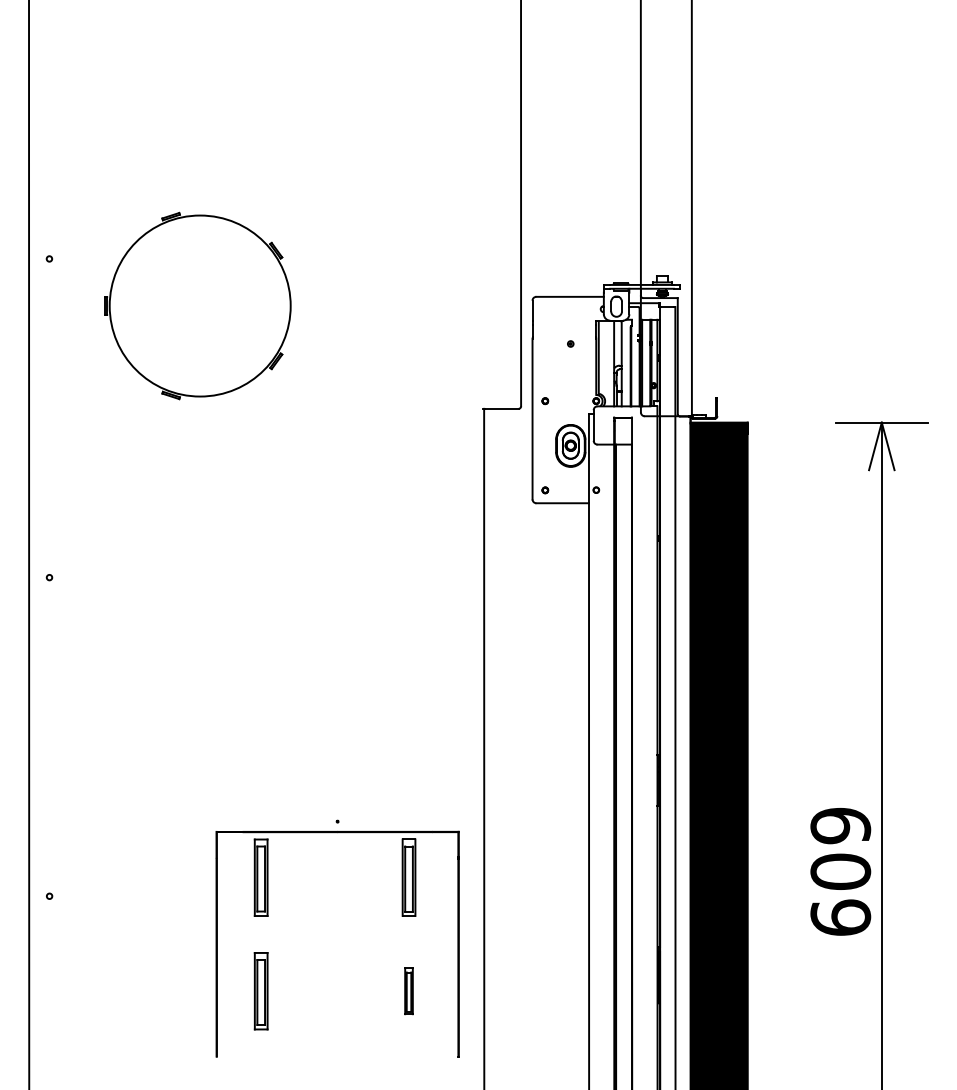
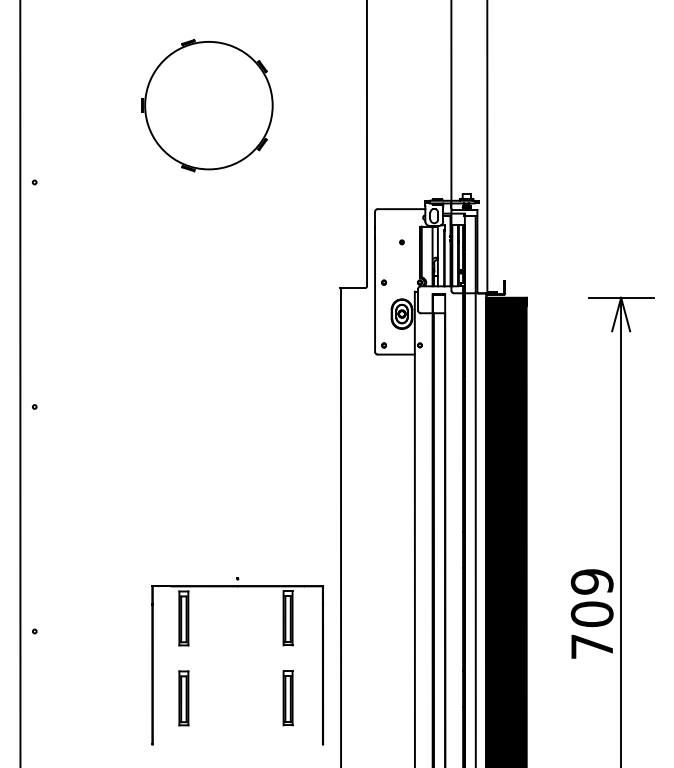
part: (198, 305) -> (207, 105), moved
text: (839, 917) -> (591, 646), 609 -> 709
part: (408, 991) -> (287, 698), size x1.67

